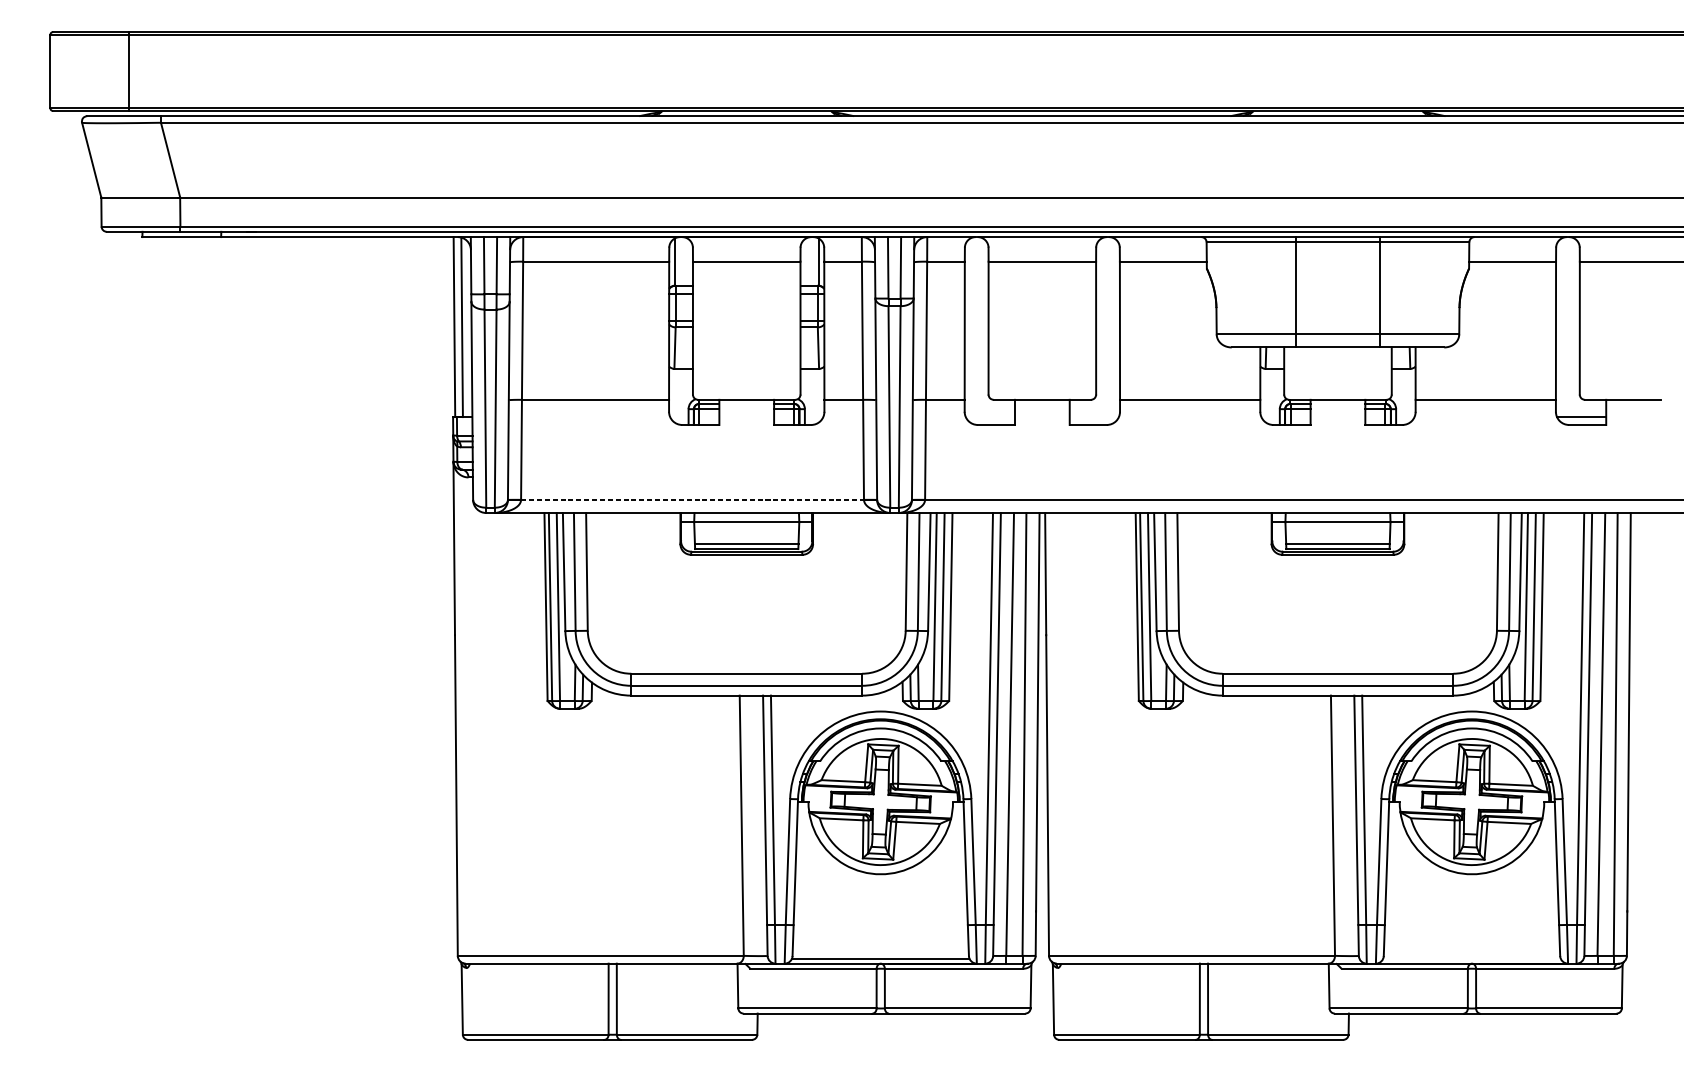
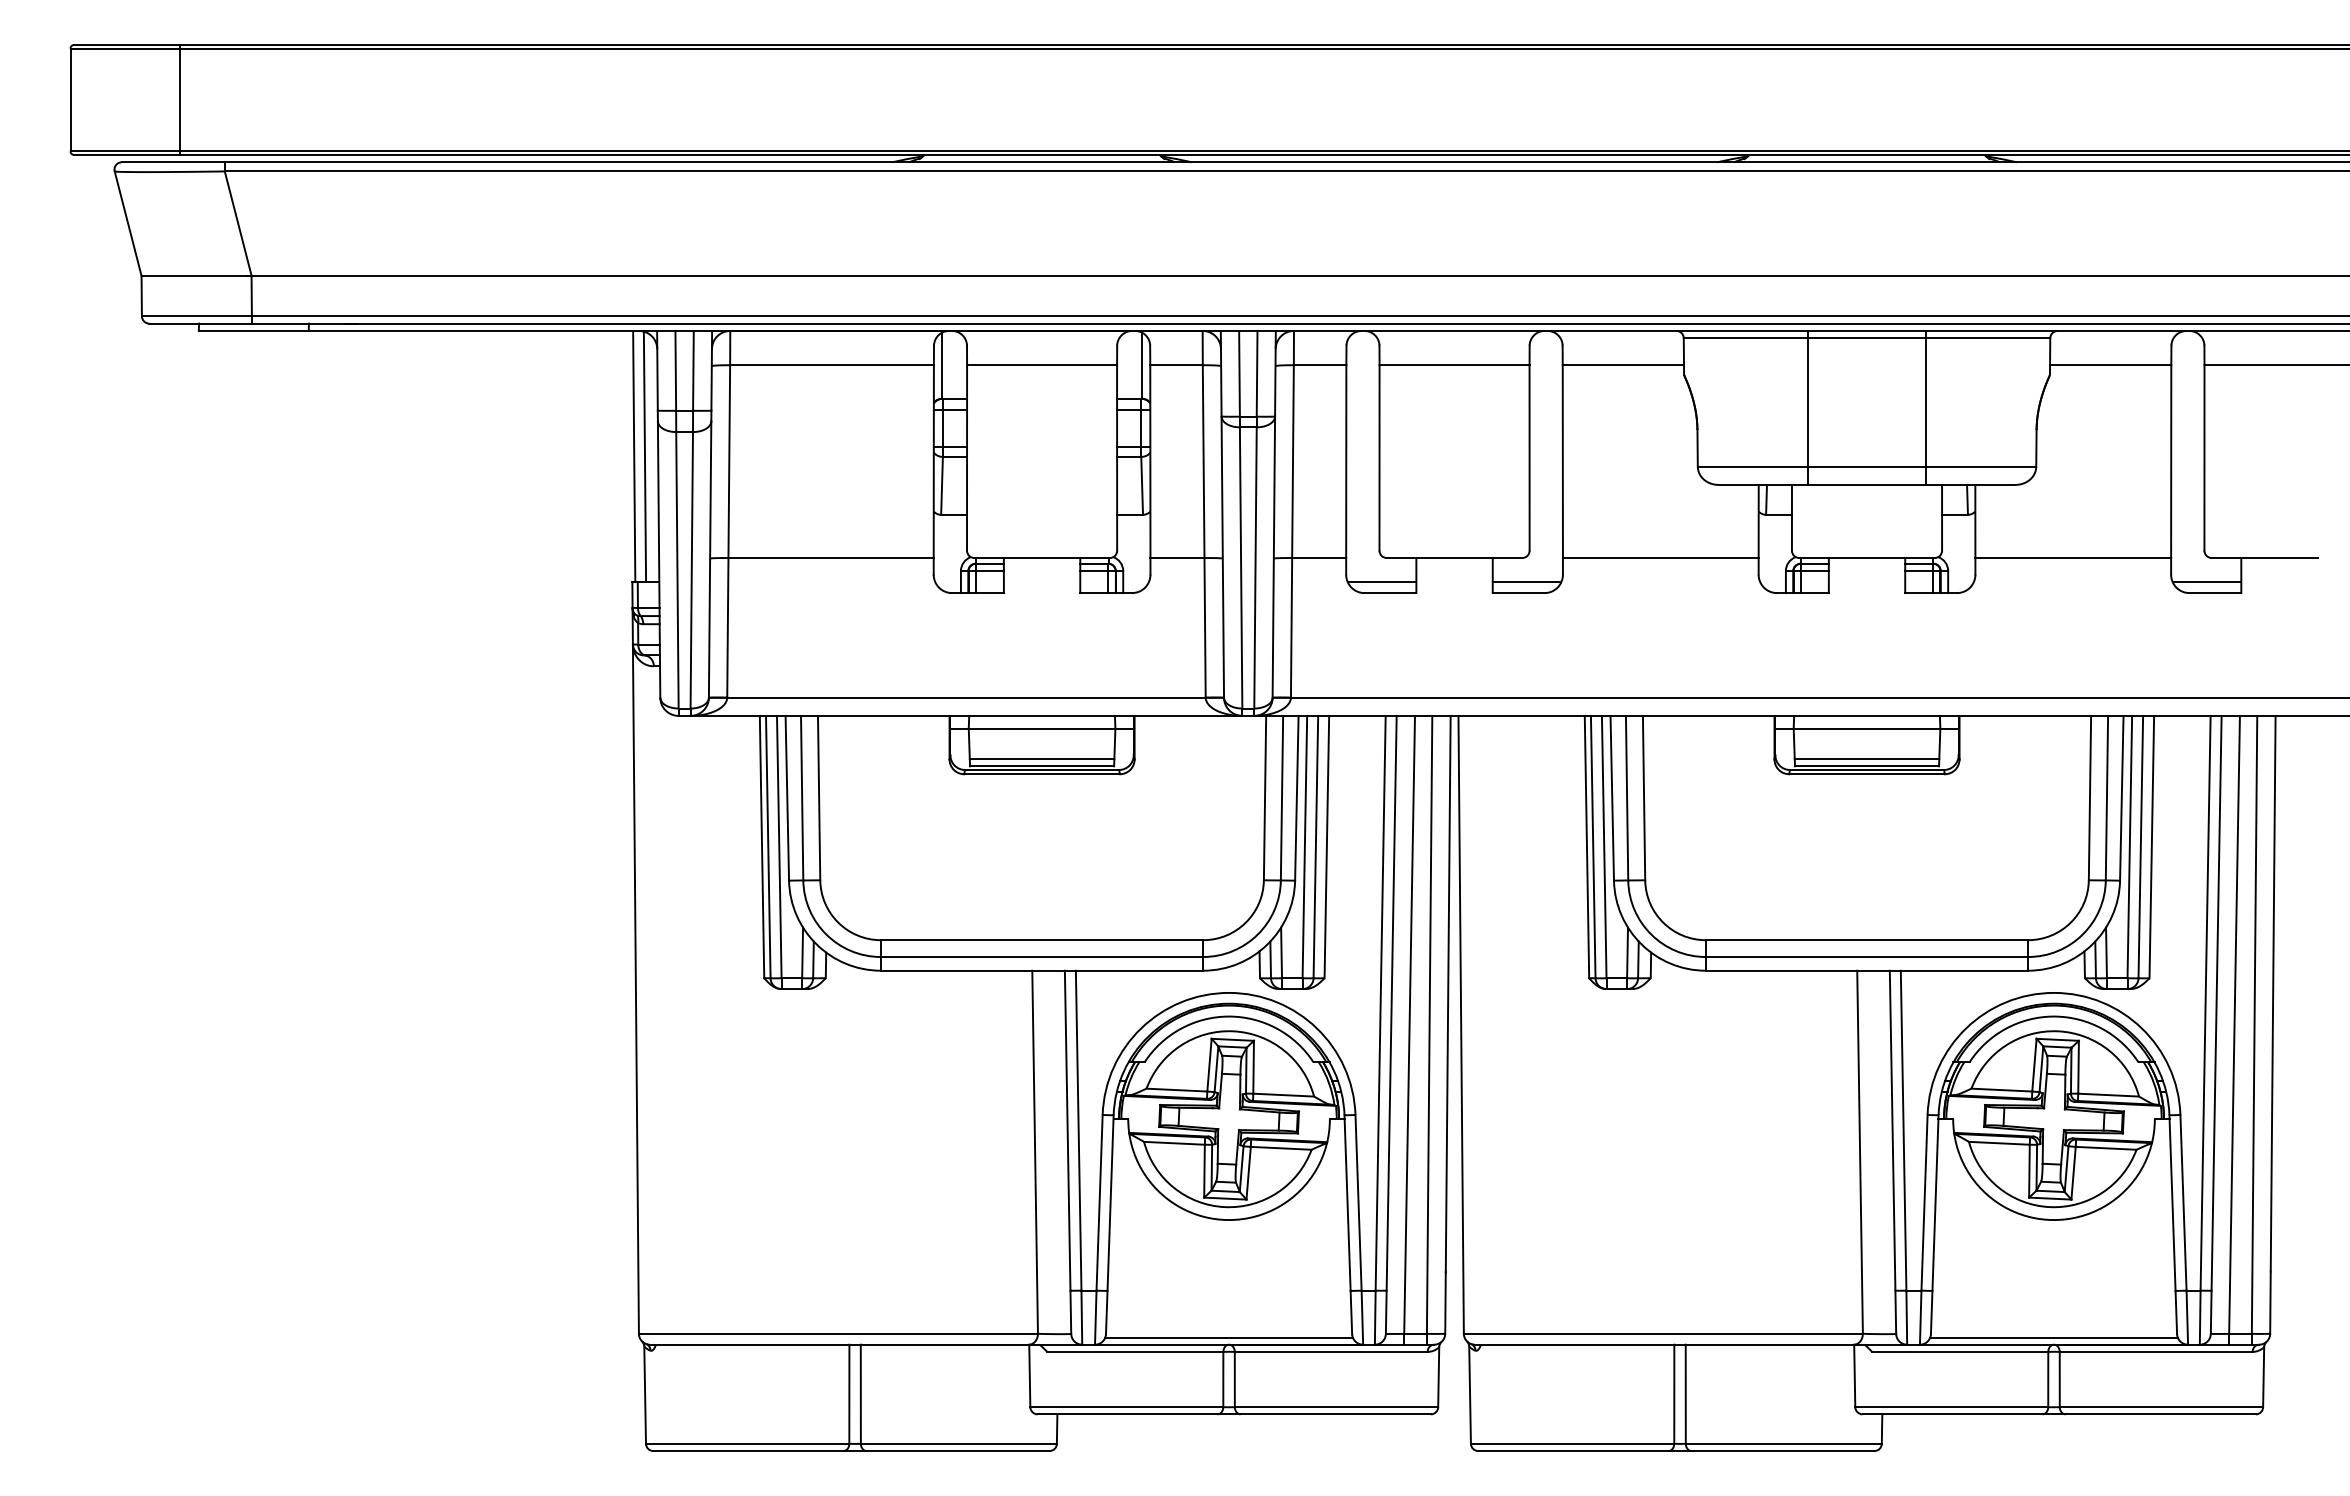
line: (989, 417) -> (1381, 582), added
line: (1093, 417) -> (1526, 582), added
line: (692, 499) -> (966, 697), dashed -> solid
line: (1471, 958) -> (2053, 1337), added

